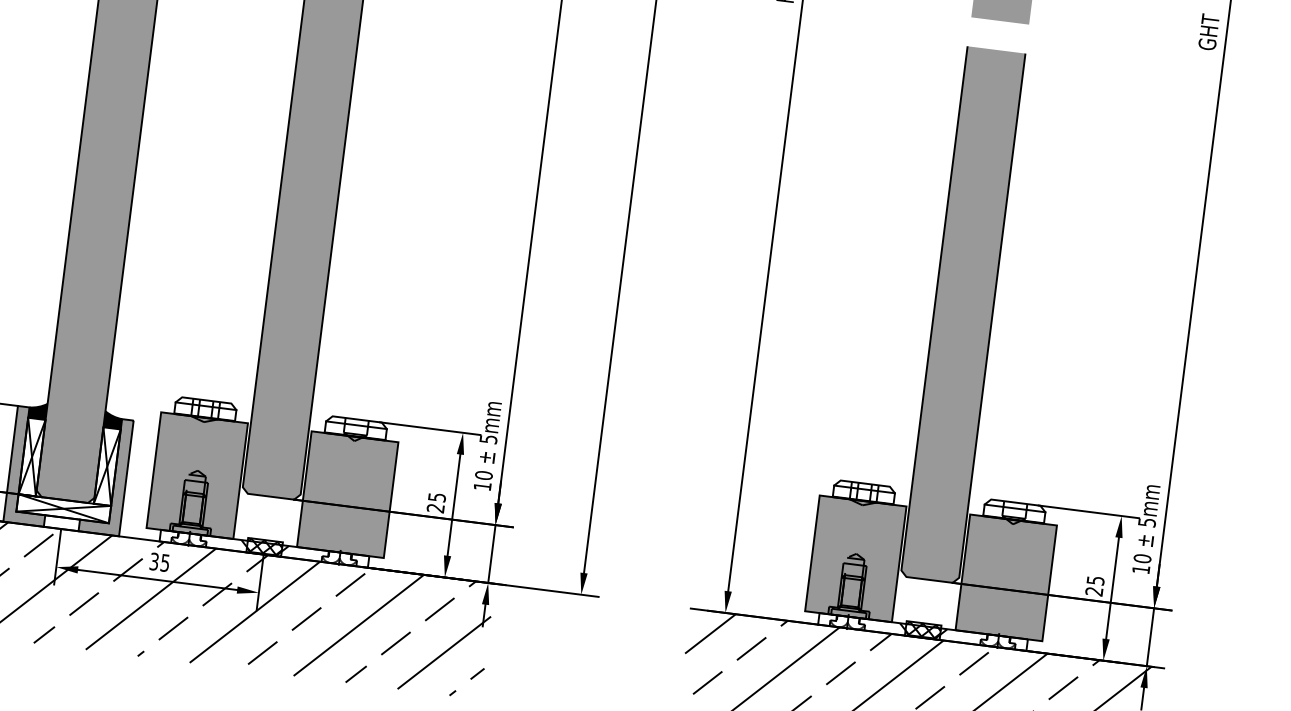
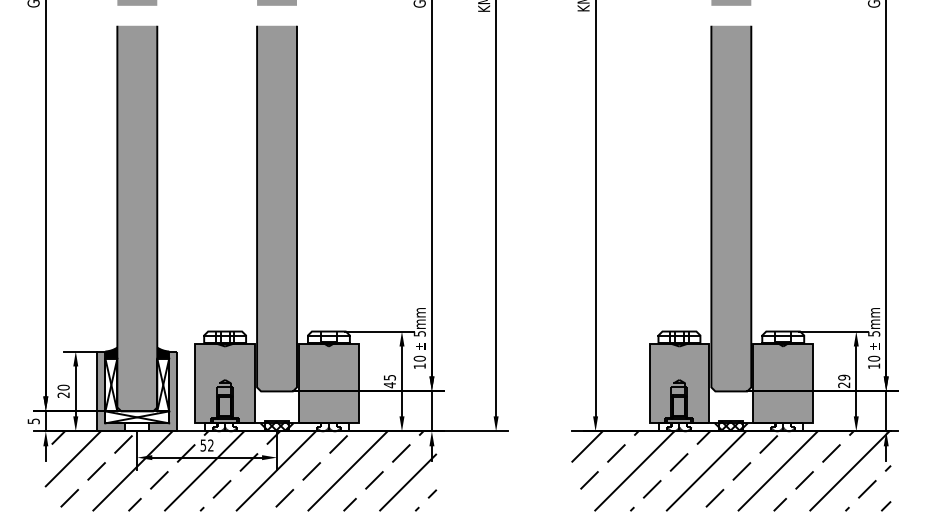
text: (435, 508) -> (389, 385), 25 -> 45
text: (158, 562) -> (206, 445), 35 -> 52
text: (1094, 580) -> (843, 377), 25 -> 29

